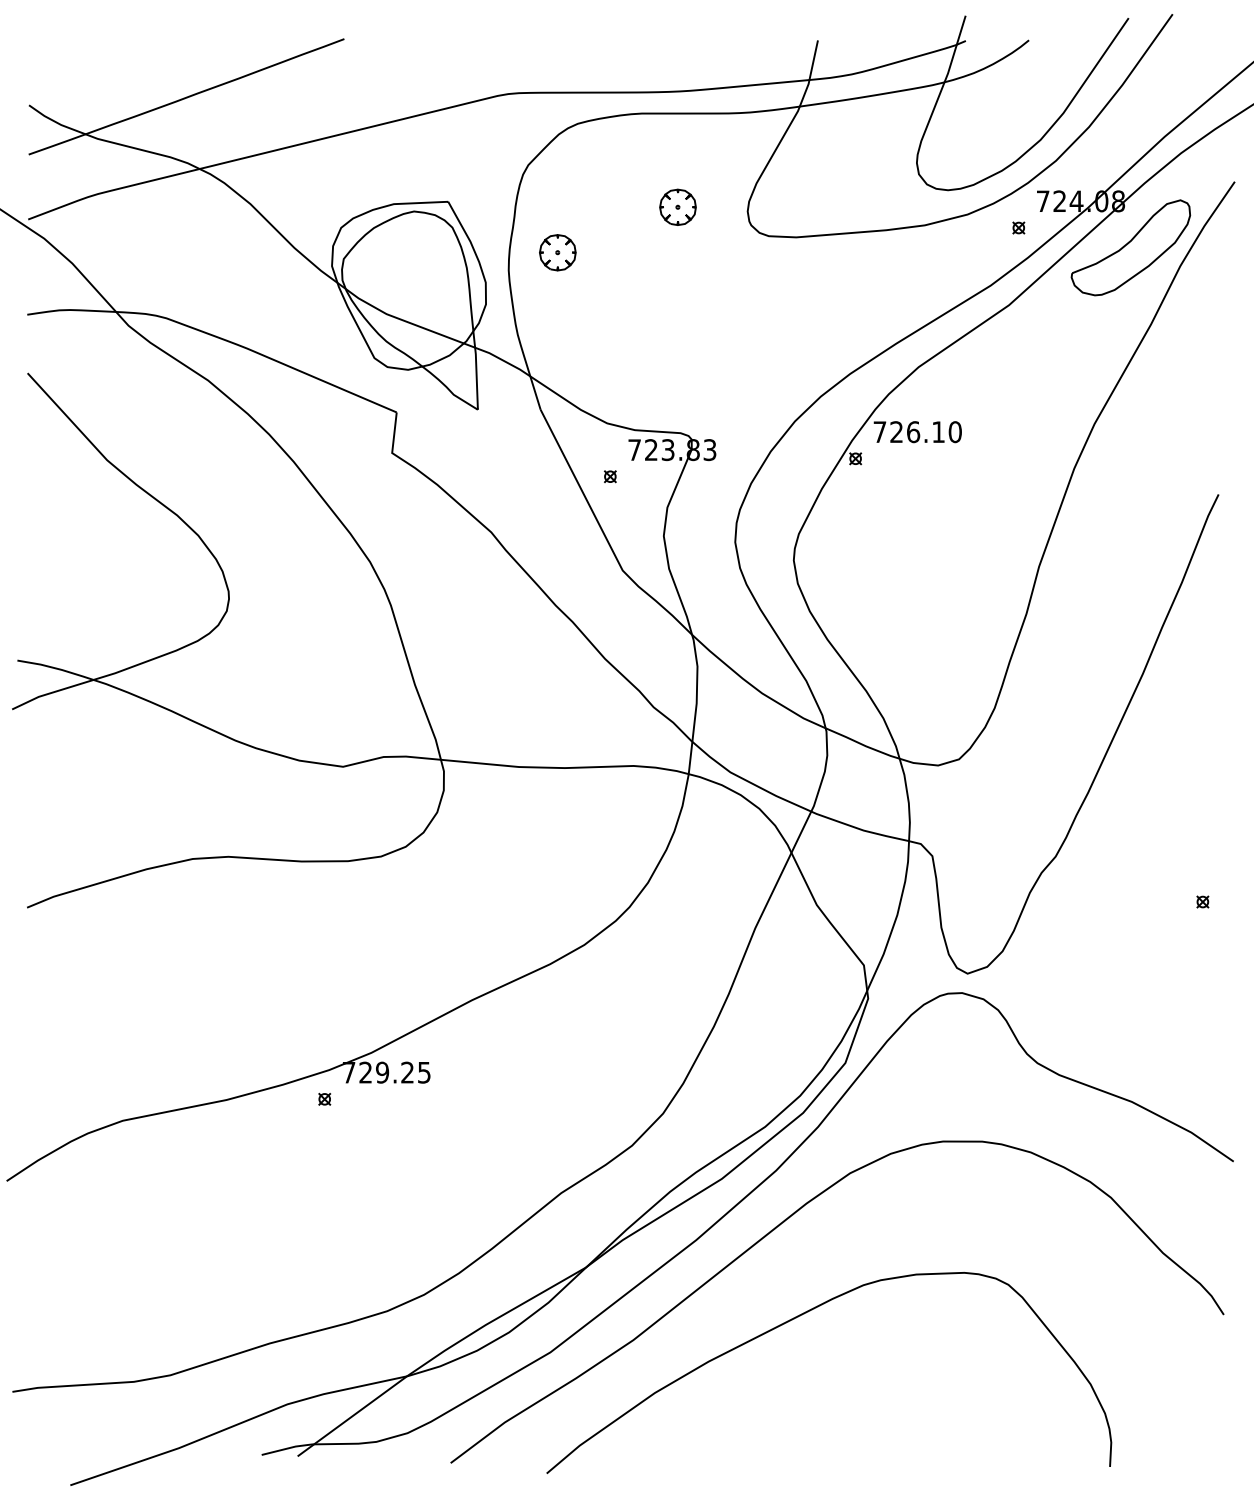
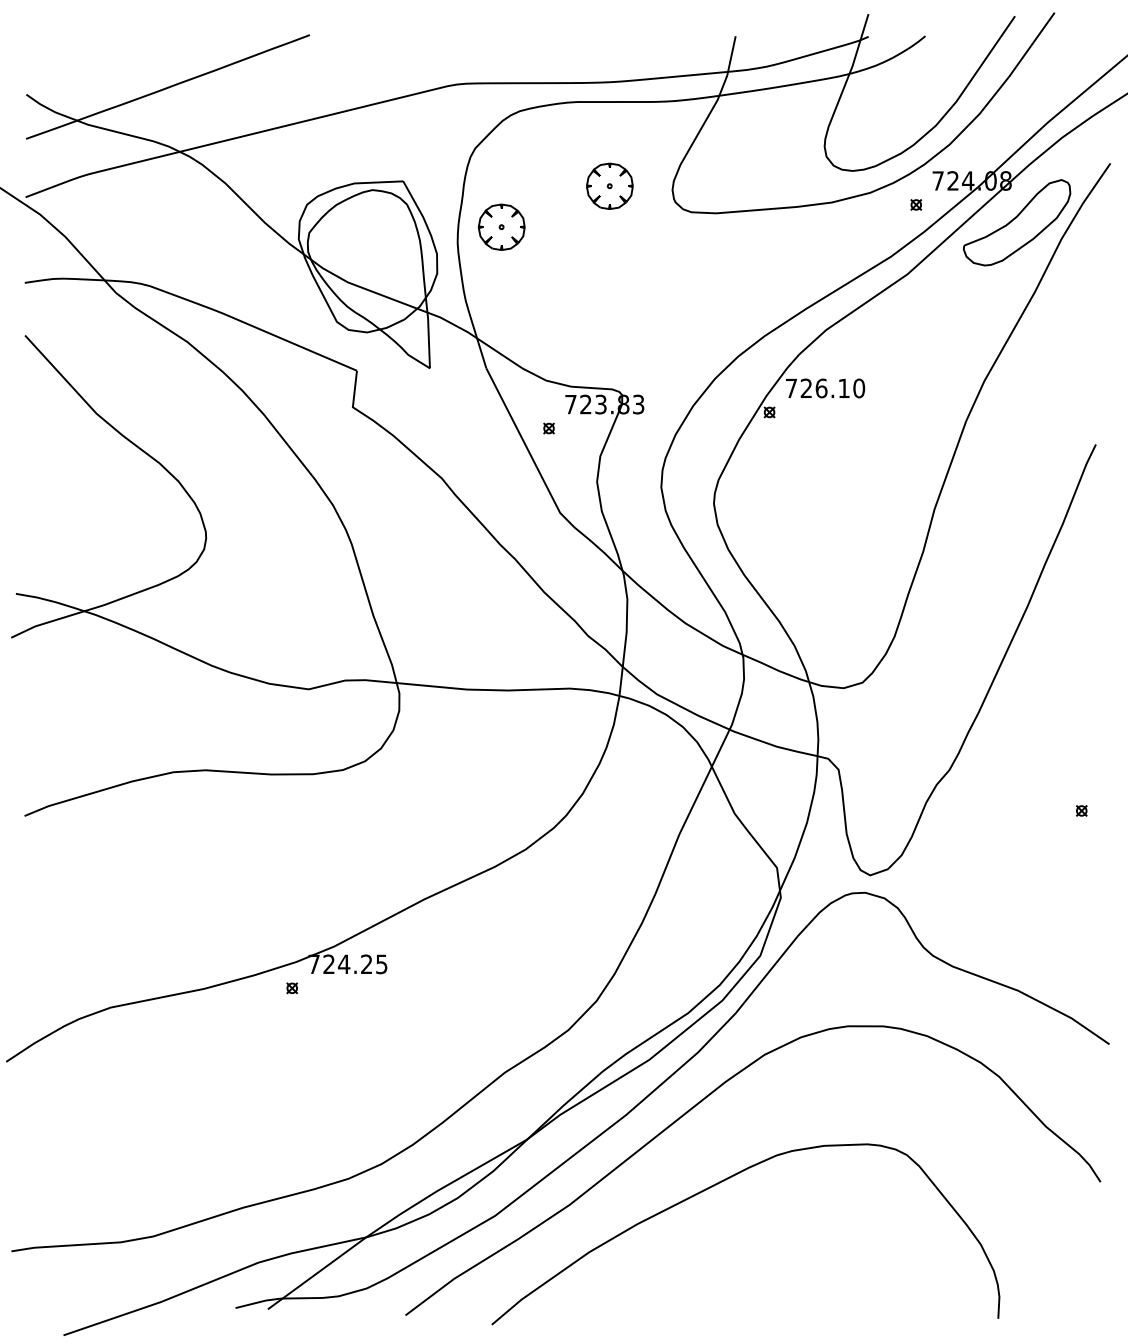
part: (677, 207) -> (609, 186), size x1.43
part: (557, 252) -> (501, 226), size x1.43
text: (382, 1072) -> (344, 964), 729.25 -> 724.25

